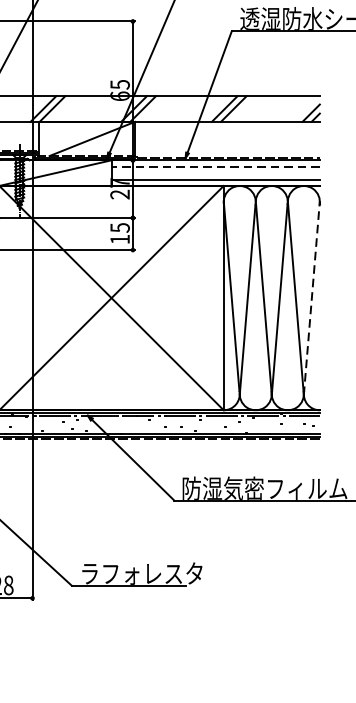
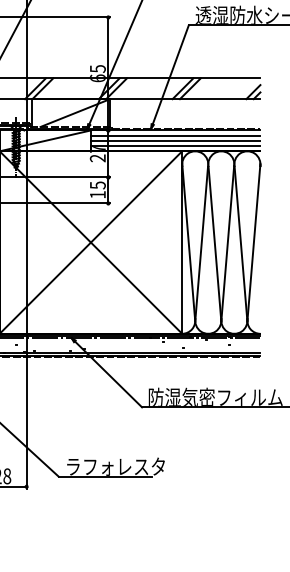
line: (215, 166) -> (175, 135), dashed -> solid
line: (215, 172) -> (175, 140), added
line: (311, 298) -> (253, 242), dashed -> solid

